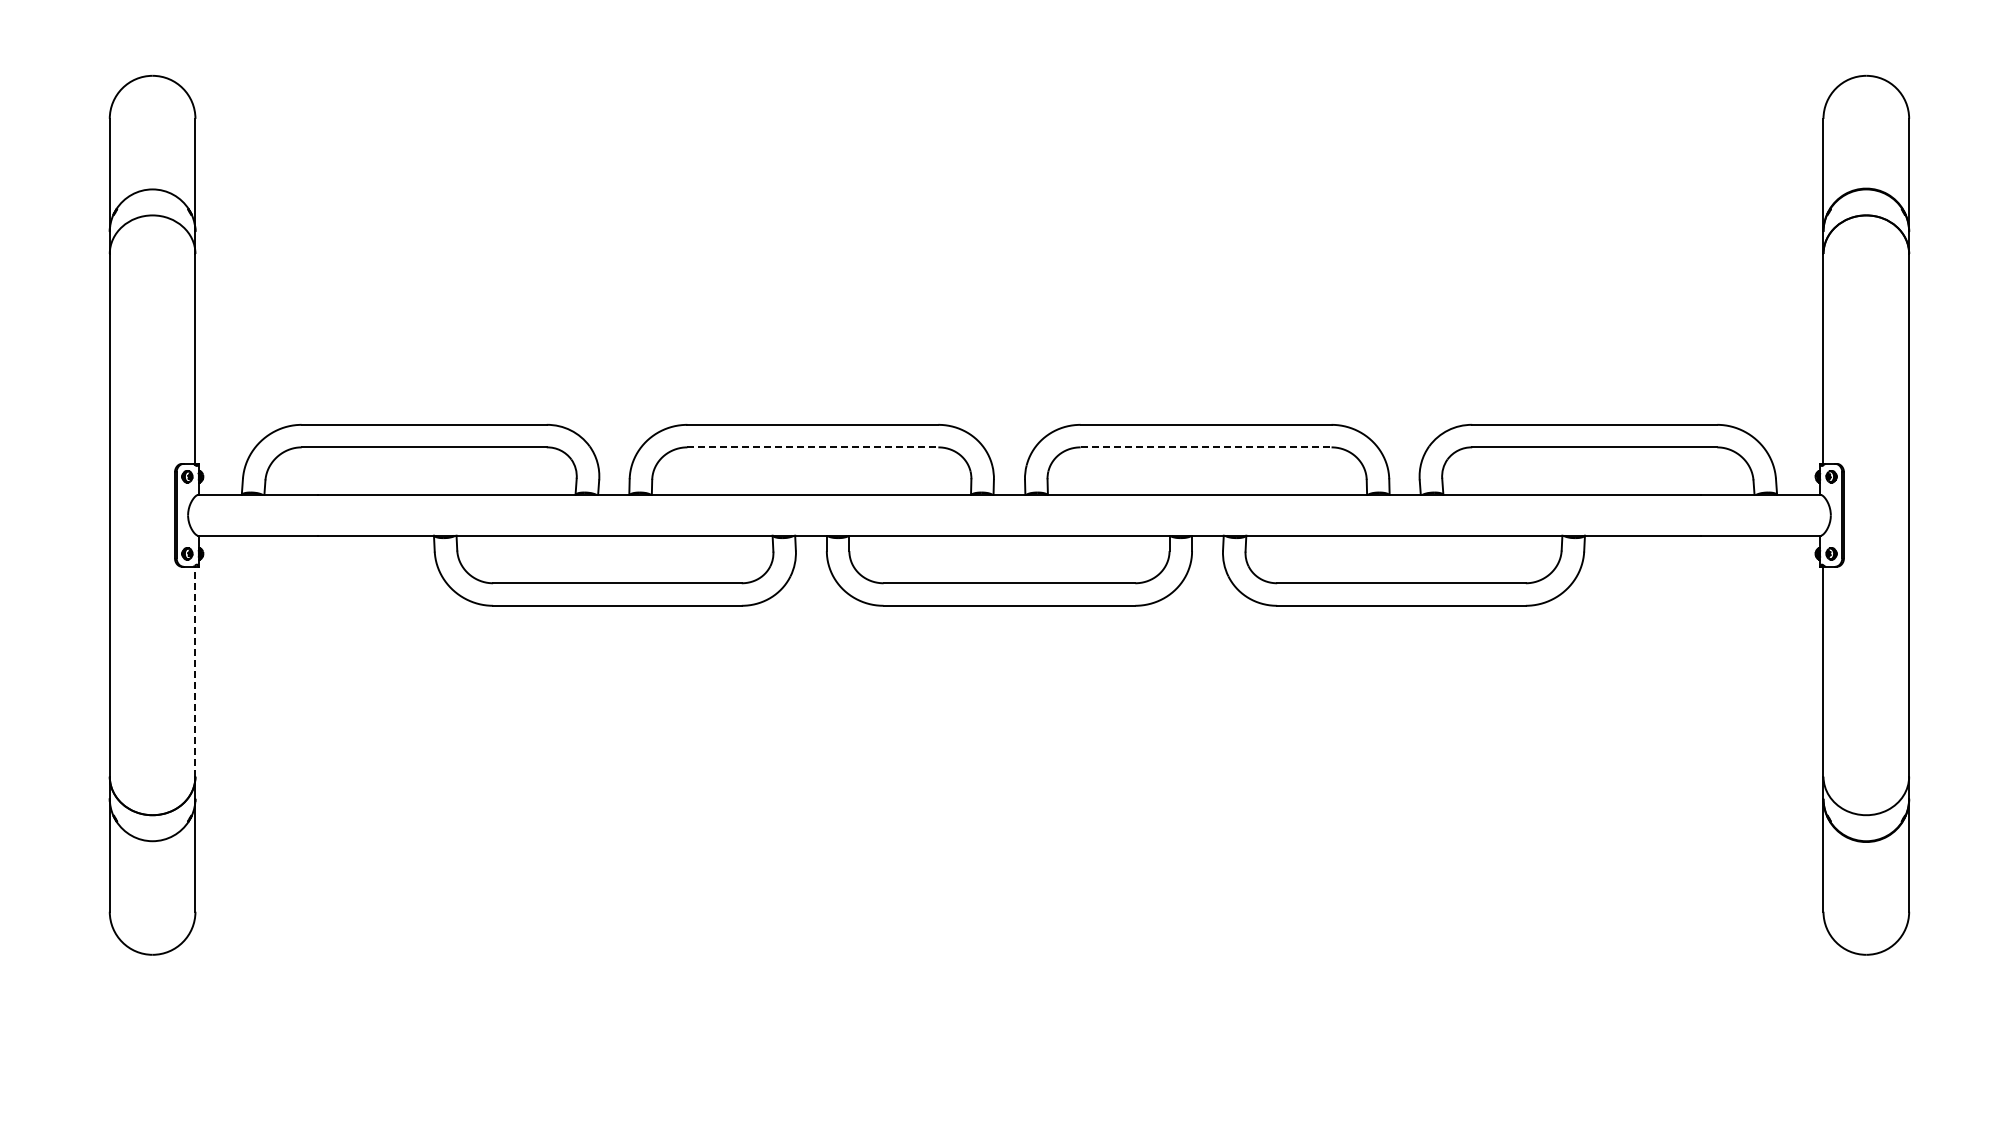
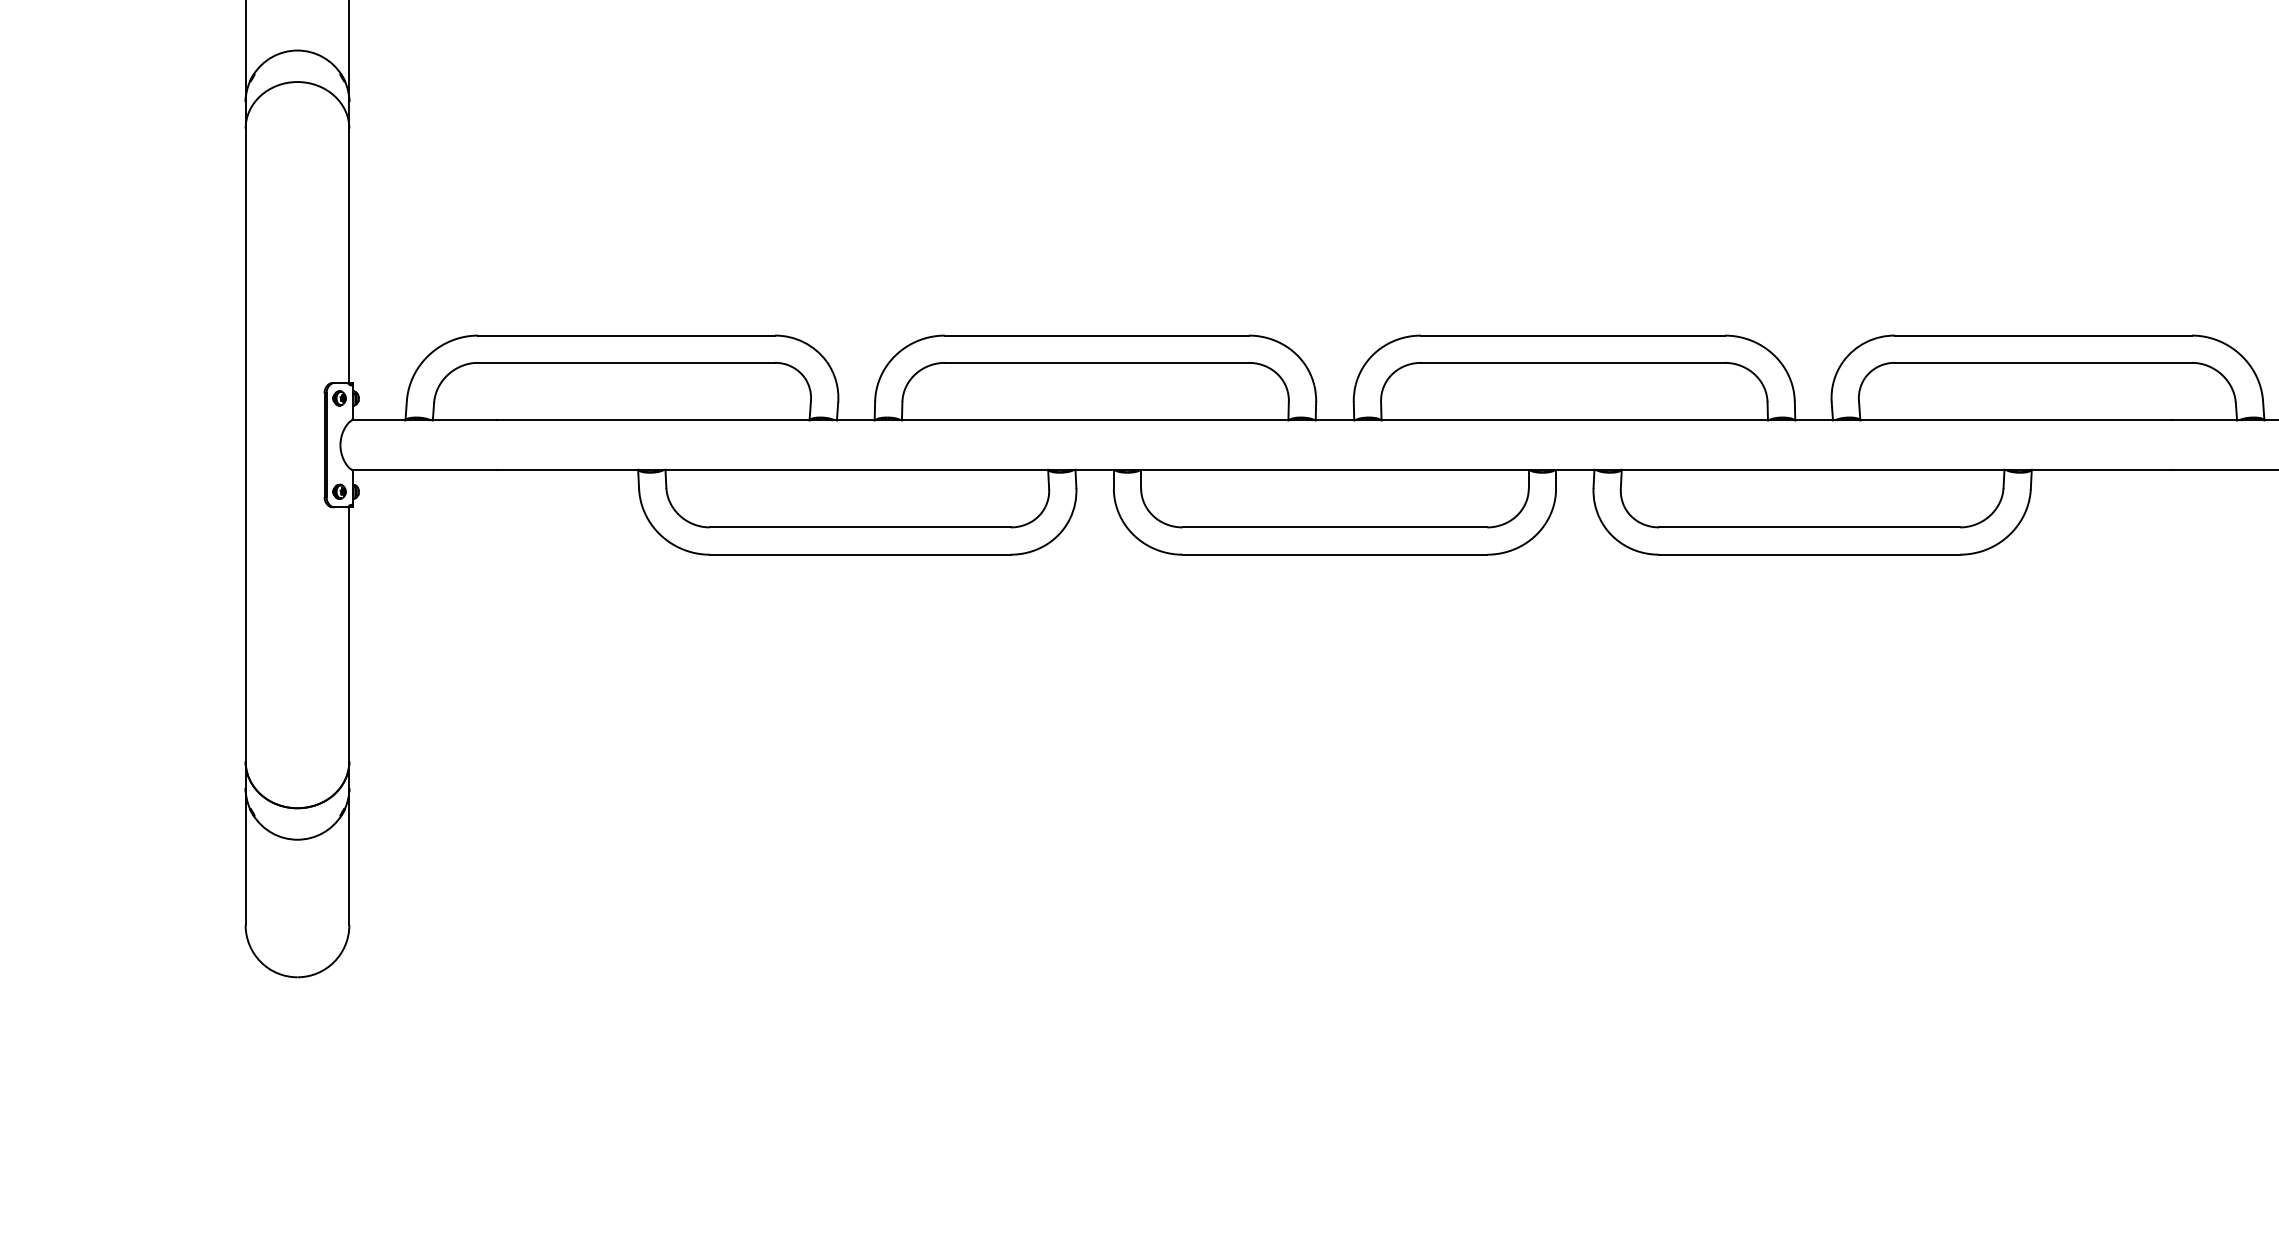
line: (813, 447) -> (1097, 363), dashed -> solid
line: (1206, 447) -> (1573, 363), dashed -> solid
line: (195, 671) -> (349, 634), dashed -> solid

